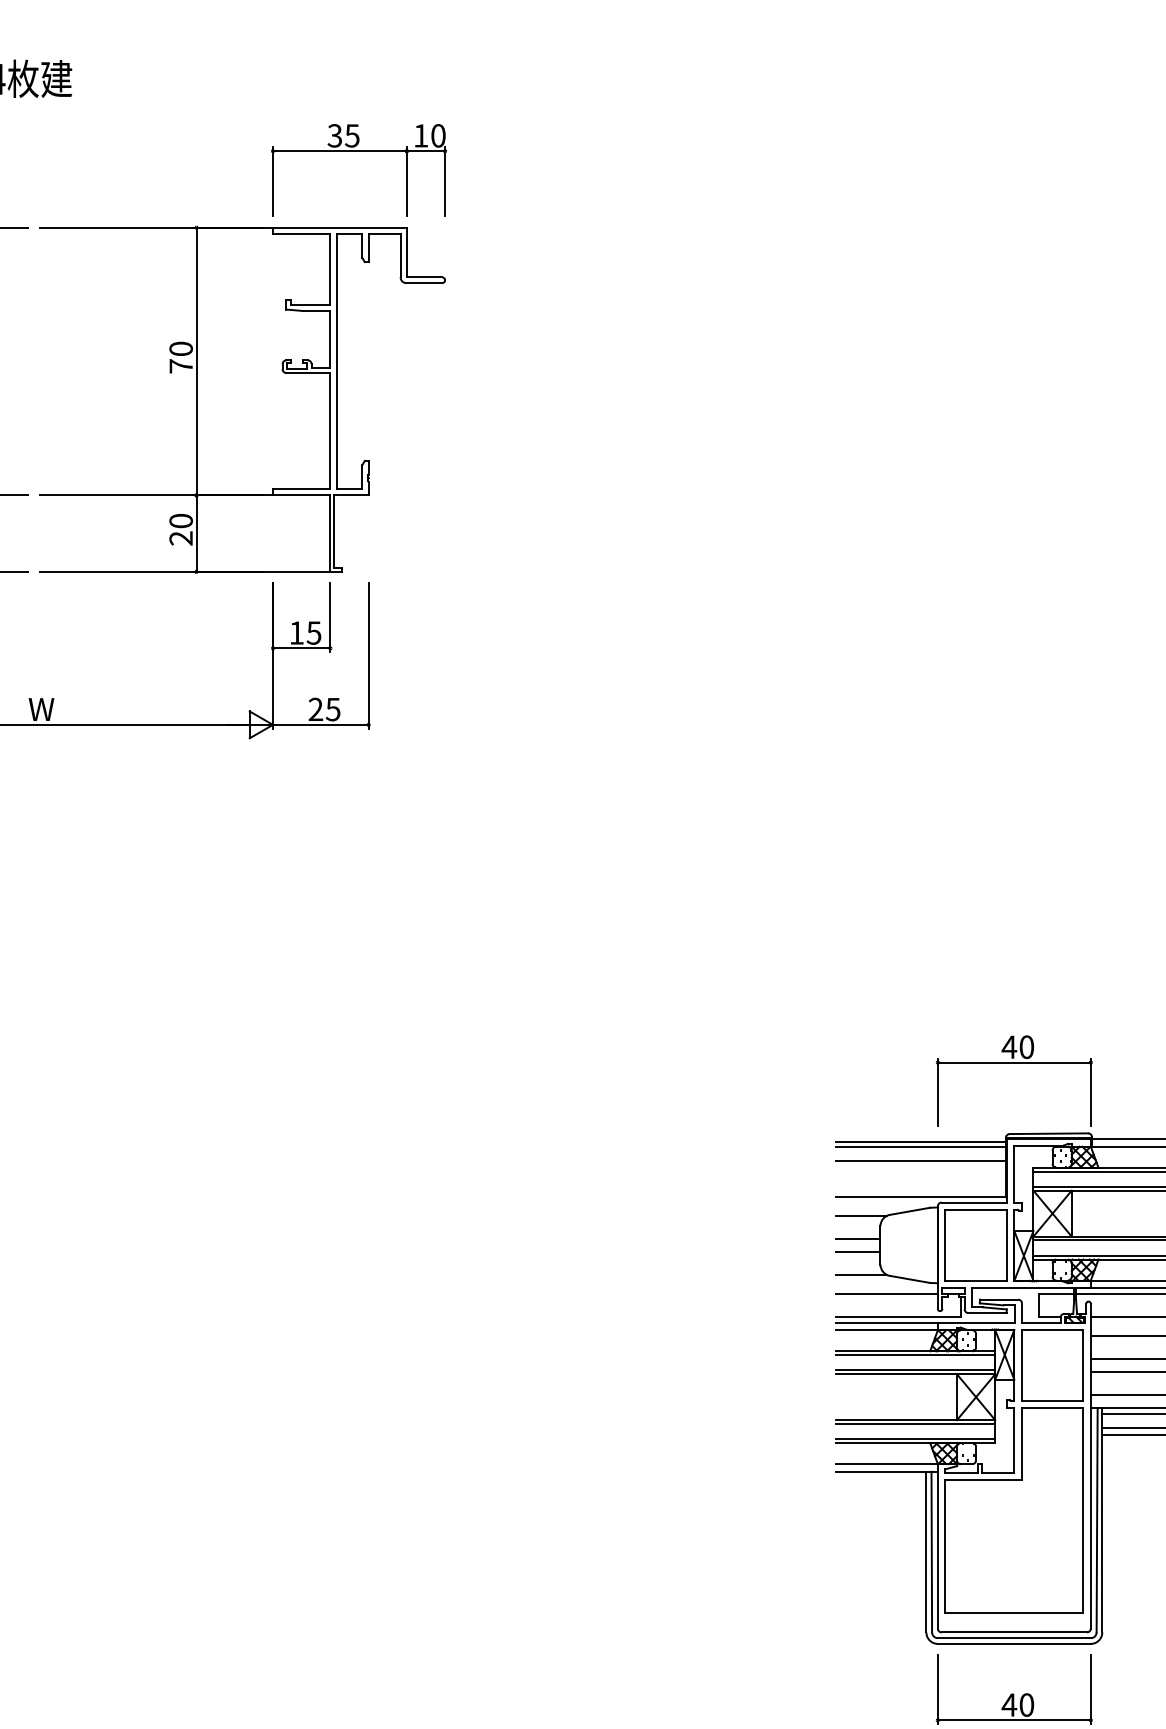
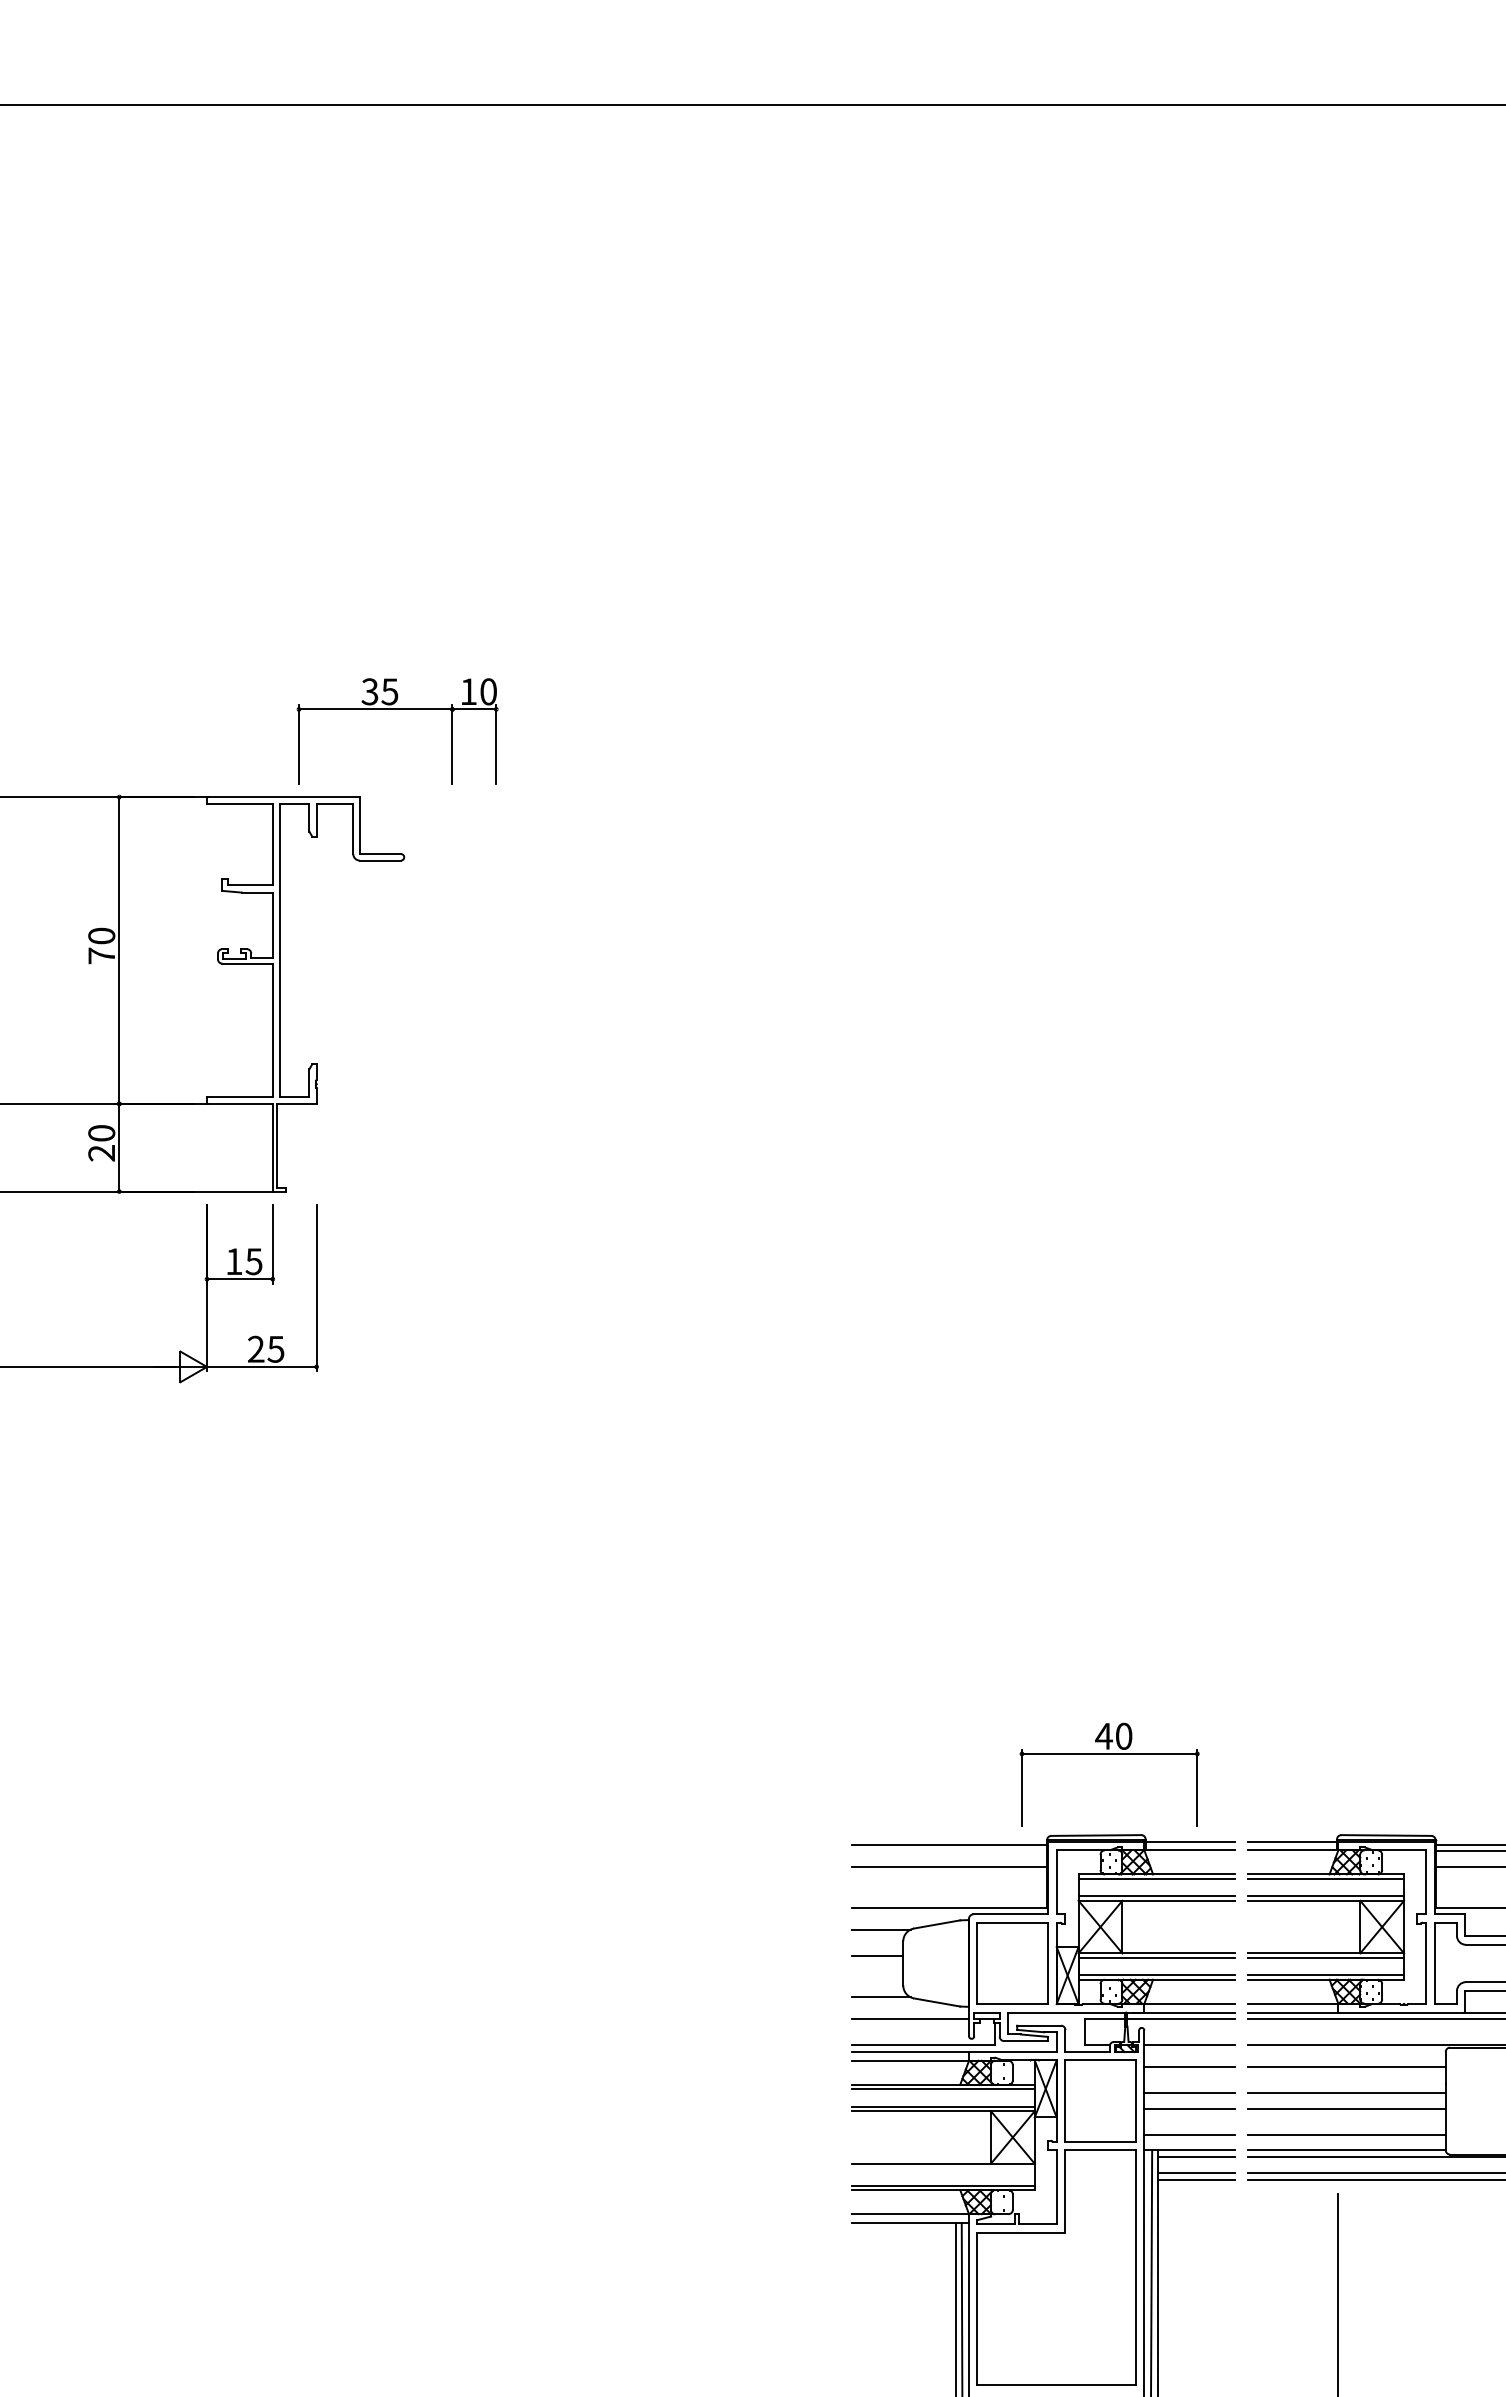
part: (358, 151) -> (397, 709), moved
part: (1014, 1063) -> (1109, 1754), moved
line: (920, 1147) -> (949, 1851), removed
line: (858, 1252) -> (877, 1971), removed
line: (915, 1424) -> (943, 2168), removed

